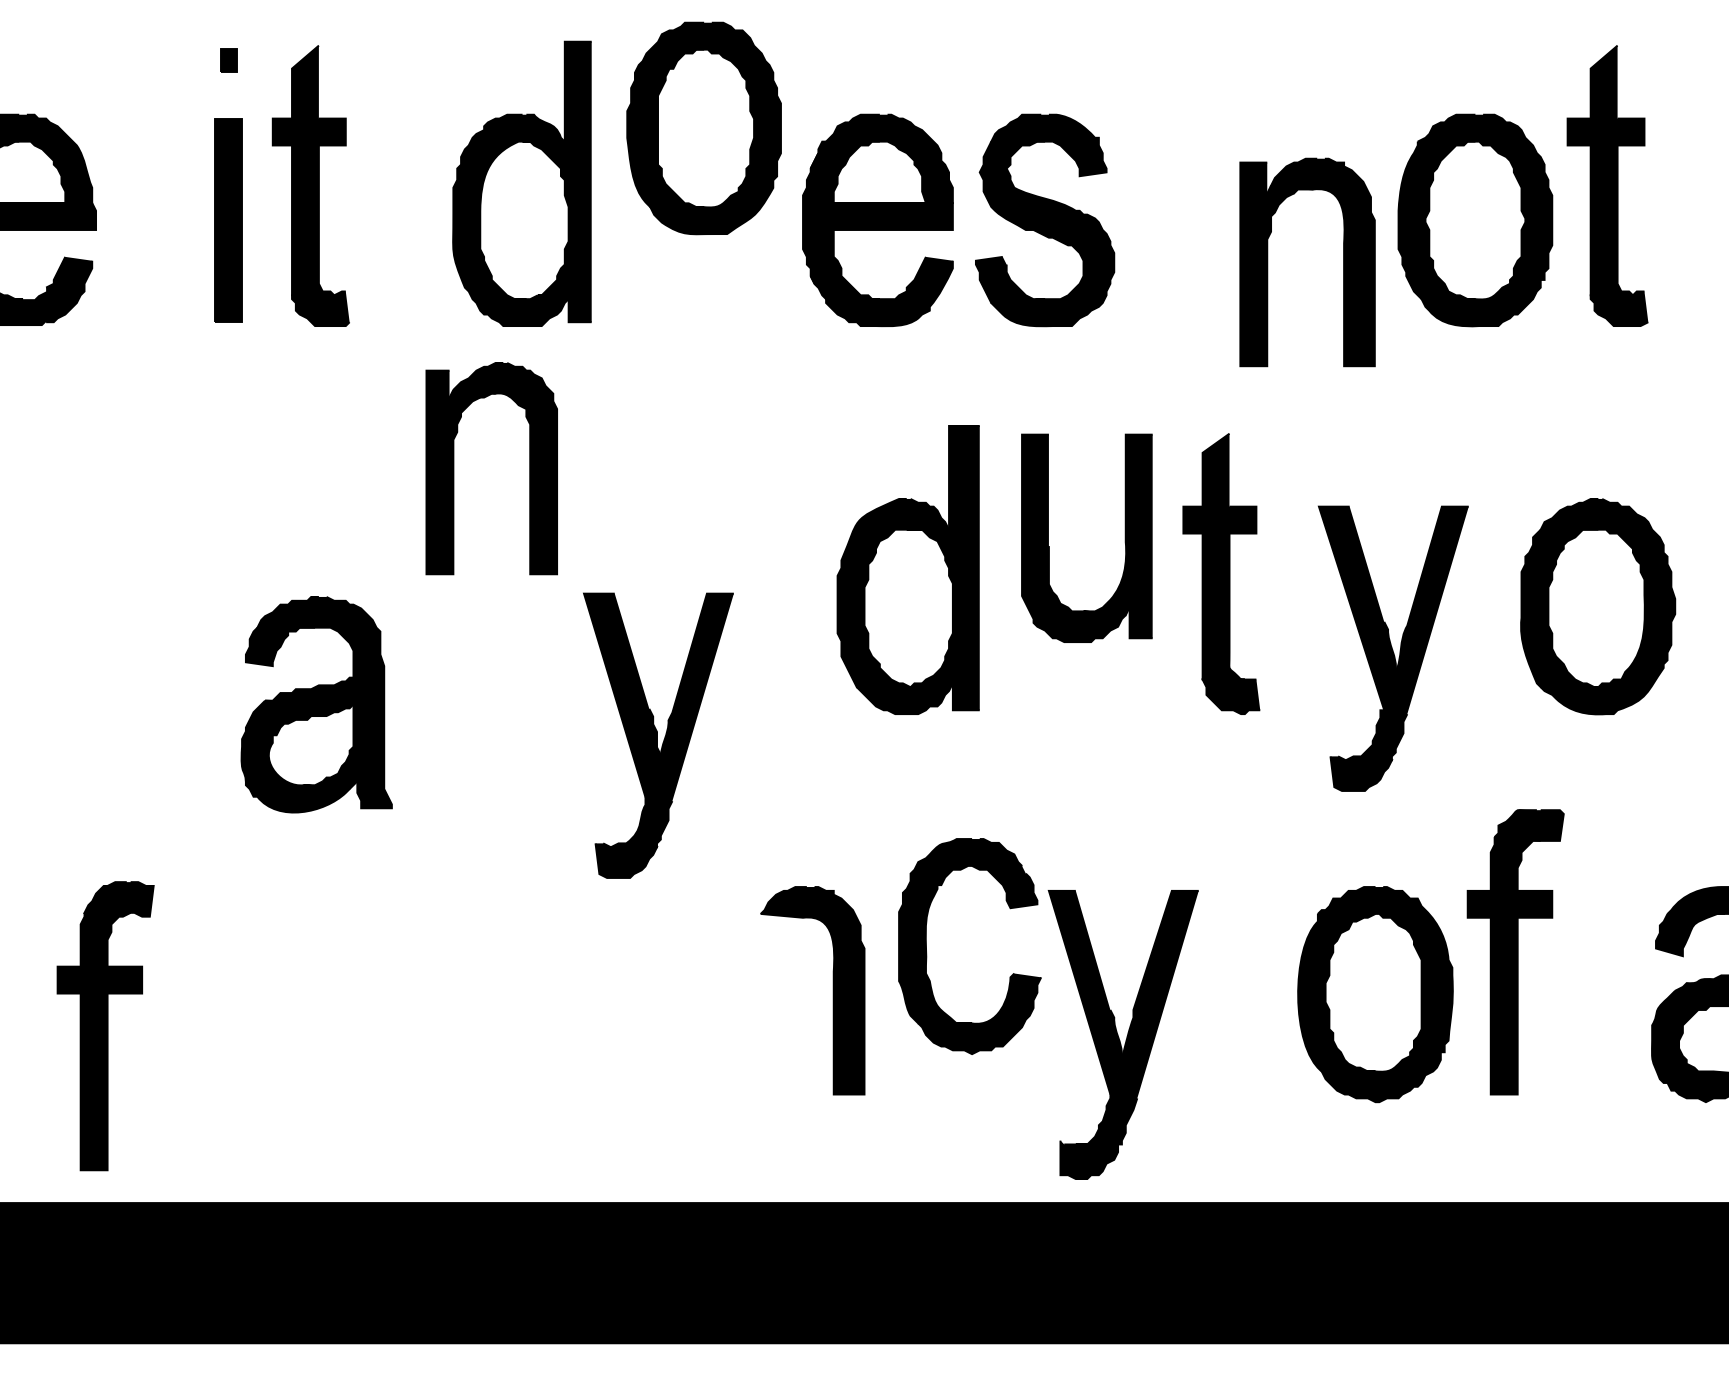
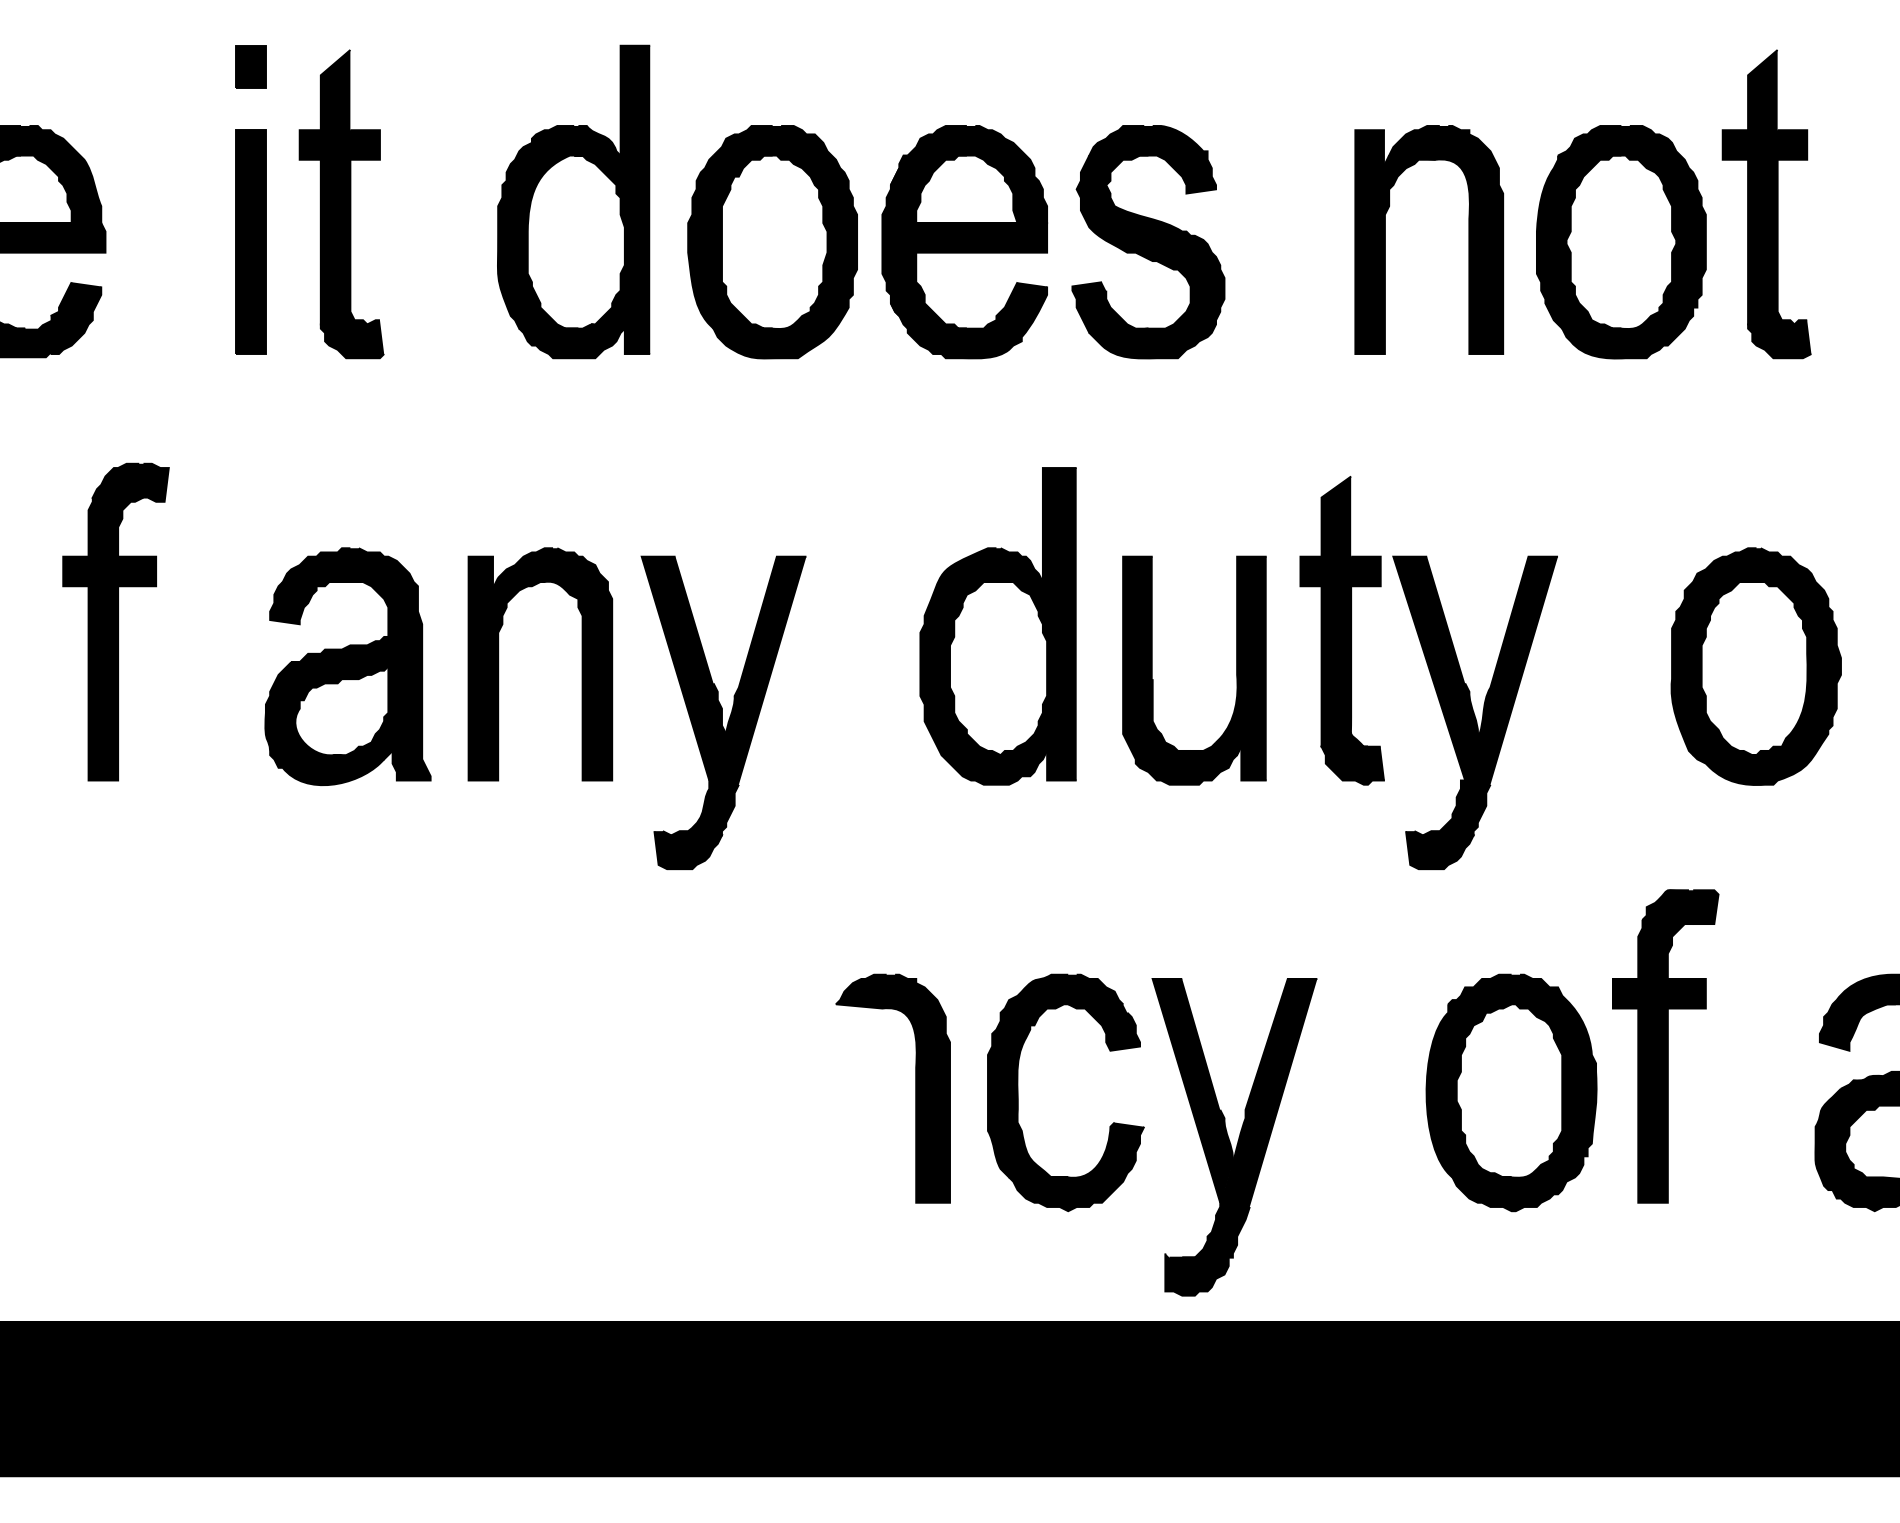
part: (228, 60) -> (251, 66), size x1.67
part: (703, 128) -> (771, 242), moved
part: (1343, 262) -> (1468, 240), moved
part: (454, 468) -> (499, 664), moved
part: (1048, 537) -> (1152, 669), moved
part: (1393, 648) -> (1475, 712), moved
part: (316, 704) -> (347, 666), moved
part: (658, 735) -> (723, 712), moved
part: (927, 953) -> (1019, 1100), moved
part: (105, 1026) -> (115, 622), moved

